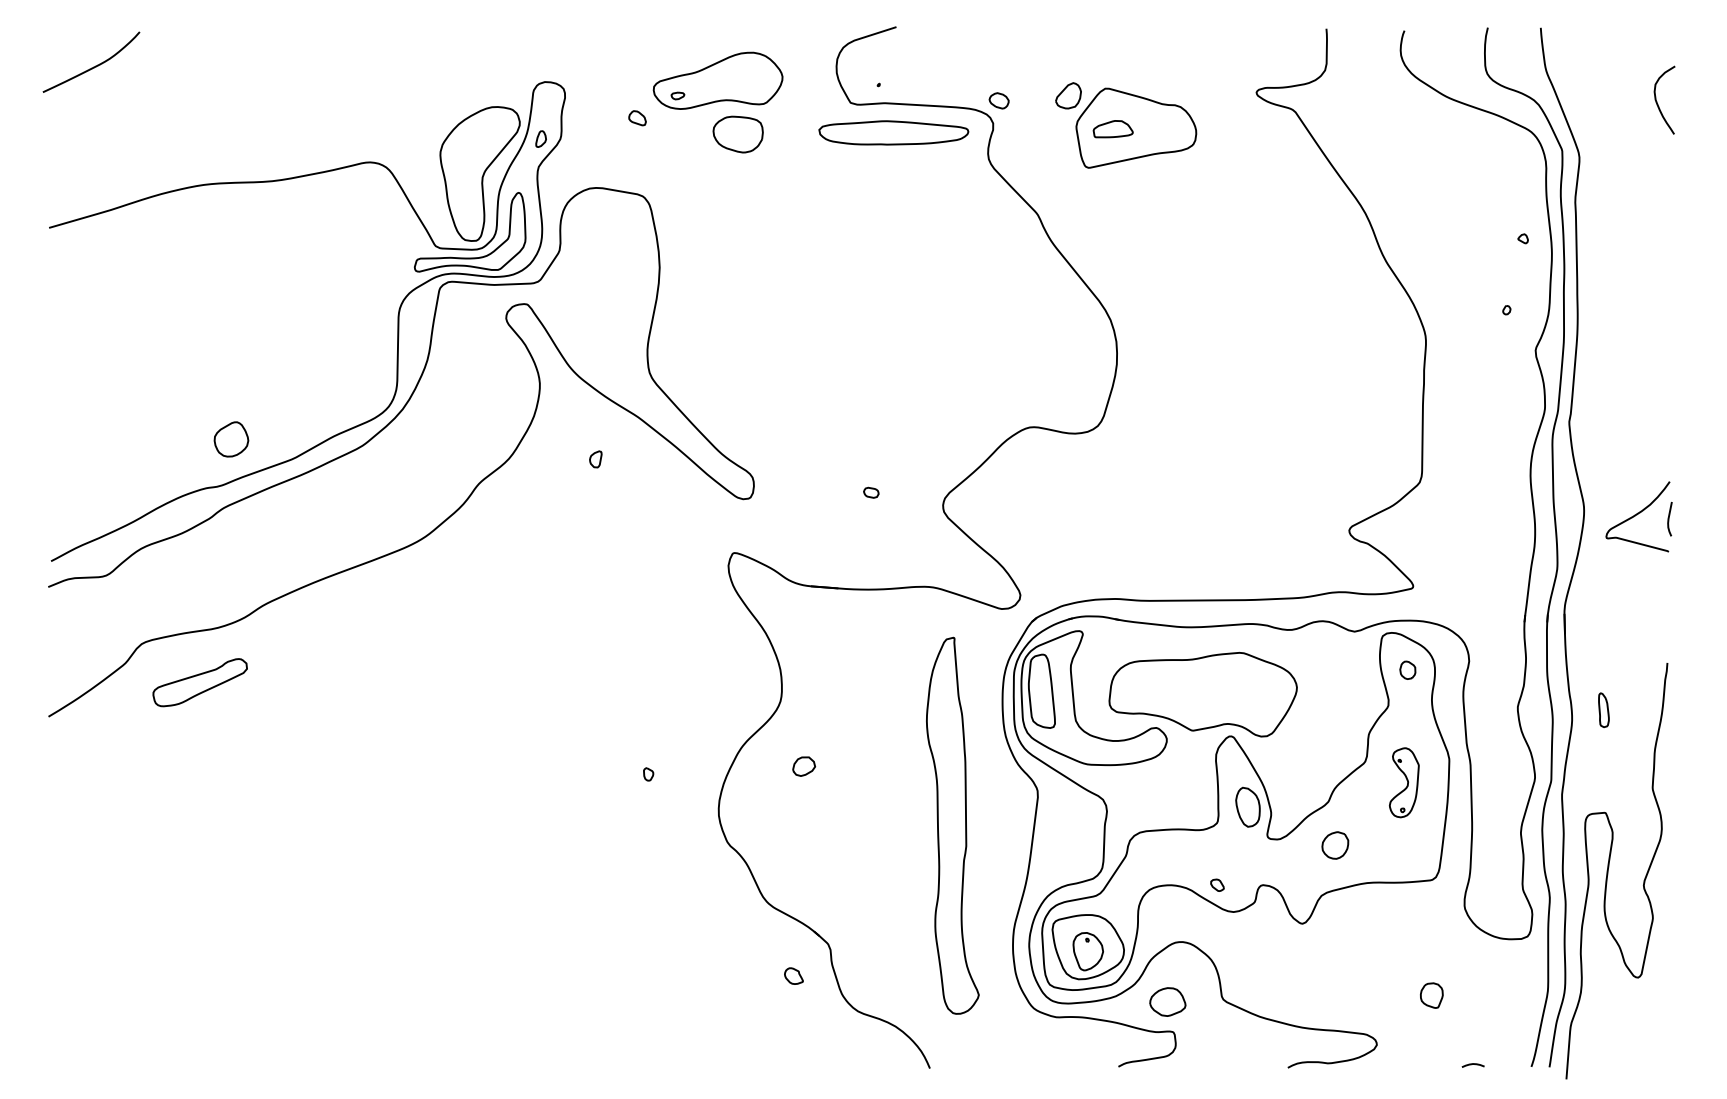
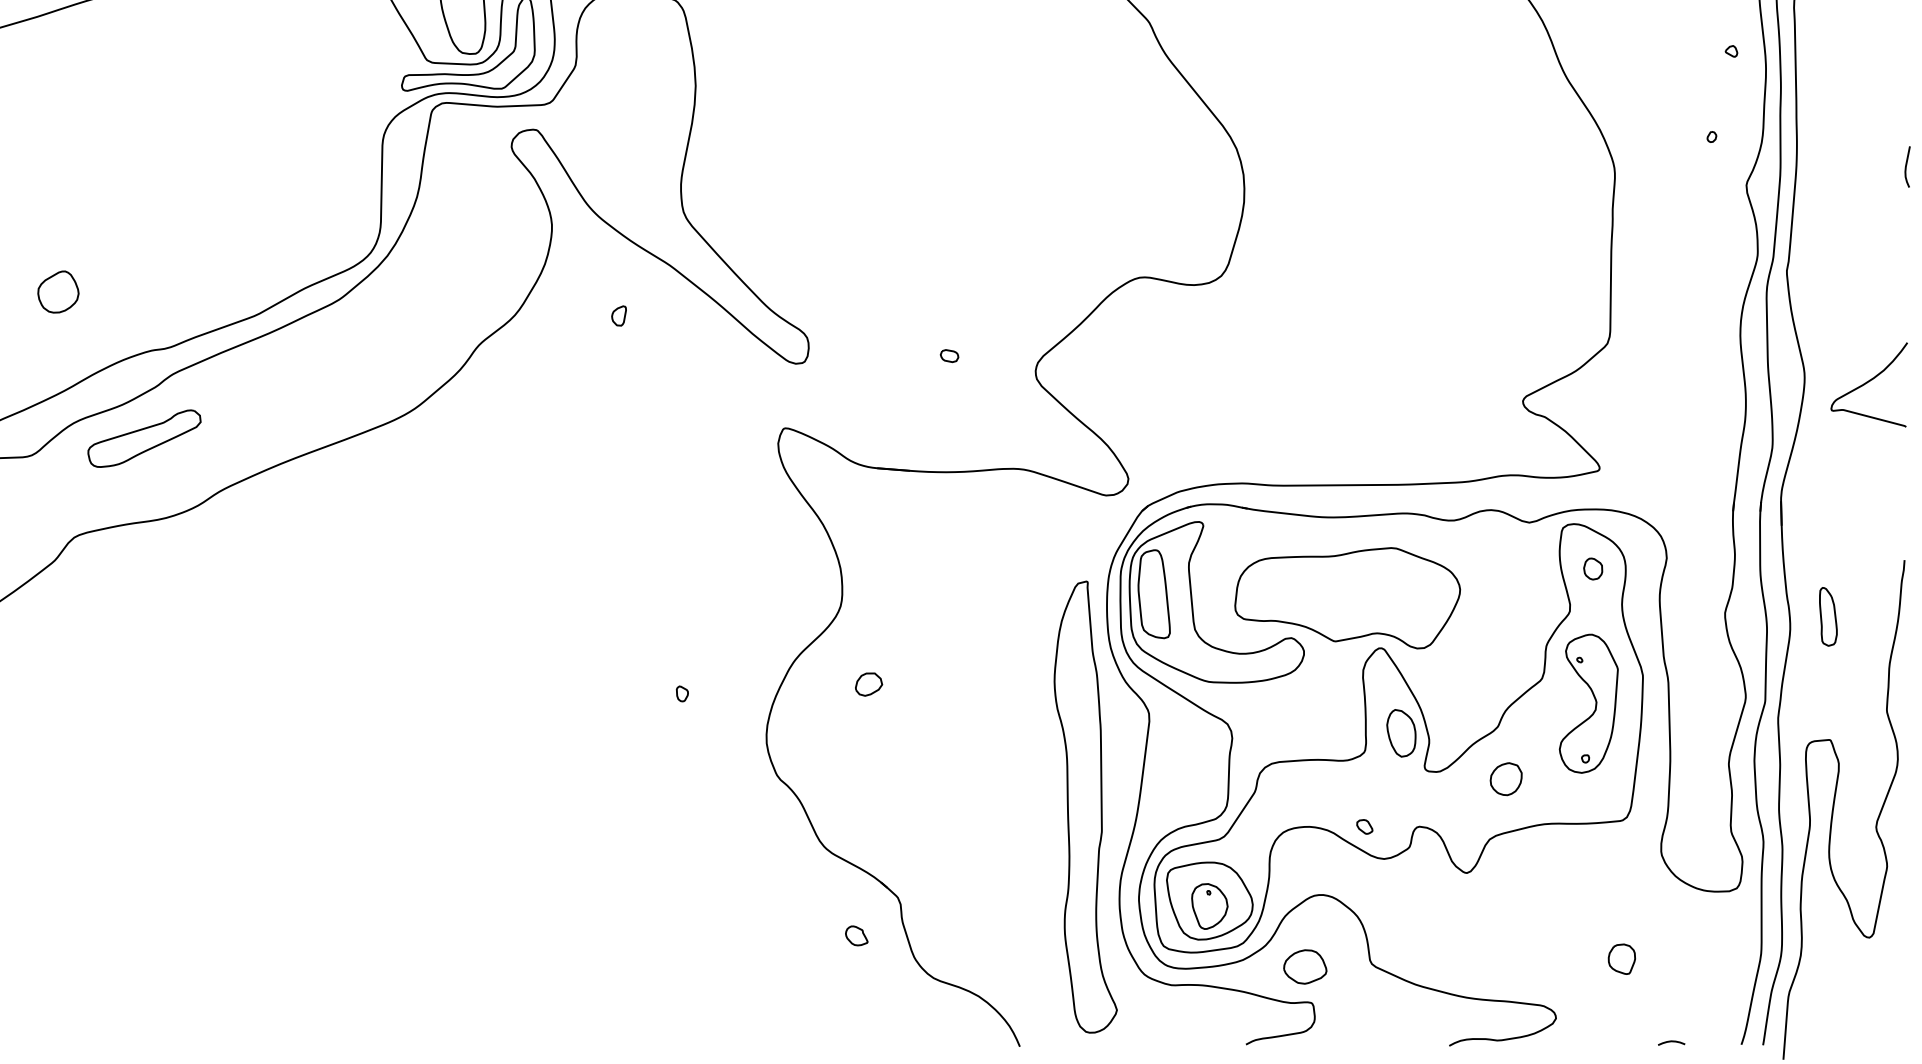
part: (231, 439) -> (58, 292), moved
curve: (1669, 519) -> (1907, 167), moved
part: (199, 682) -> (143, 438), moved
part: (1603, 710) -> (1827, 617), size x1.43
part: (1404, 782) -> (1589, 703), size x1.67
part: (952, 825) -> (1085, 806), moved

